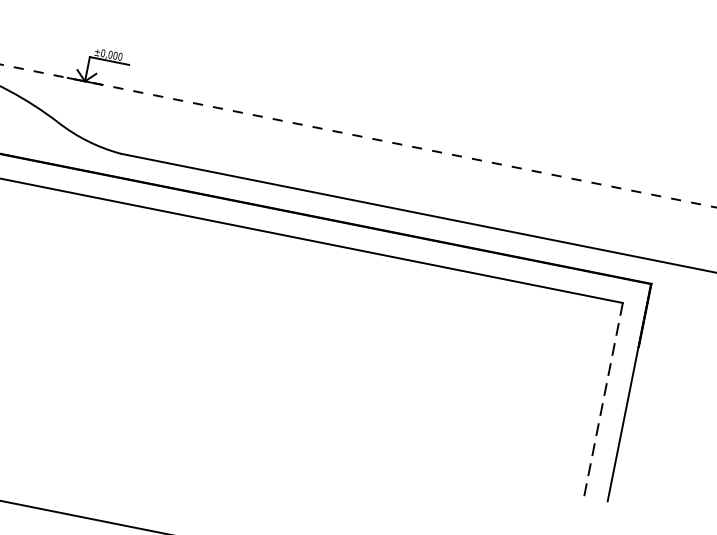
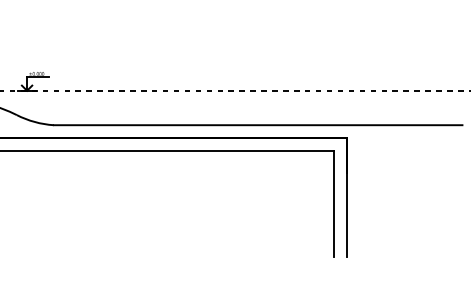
line: (603, 400) -> (334, 204), dashed -> solid

